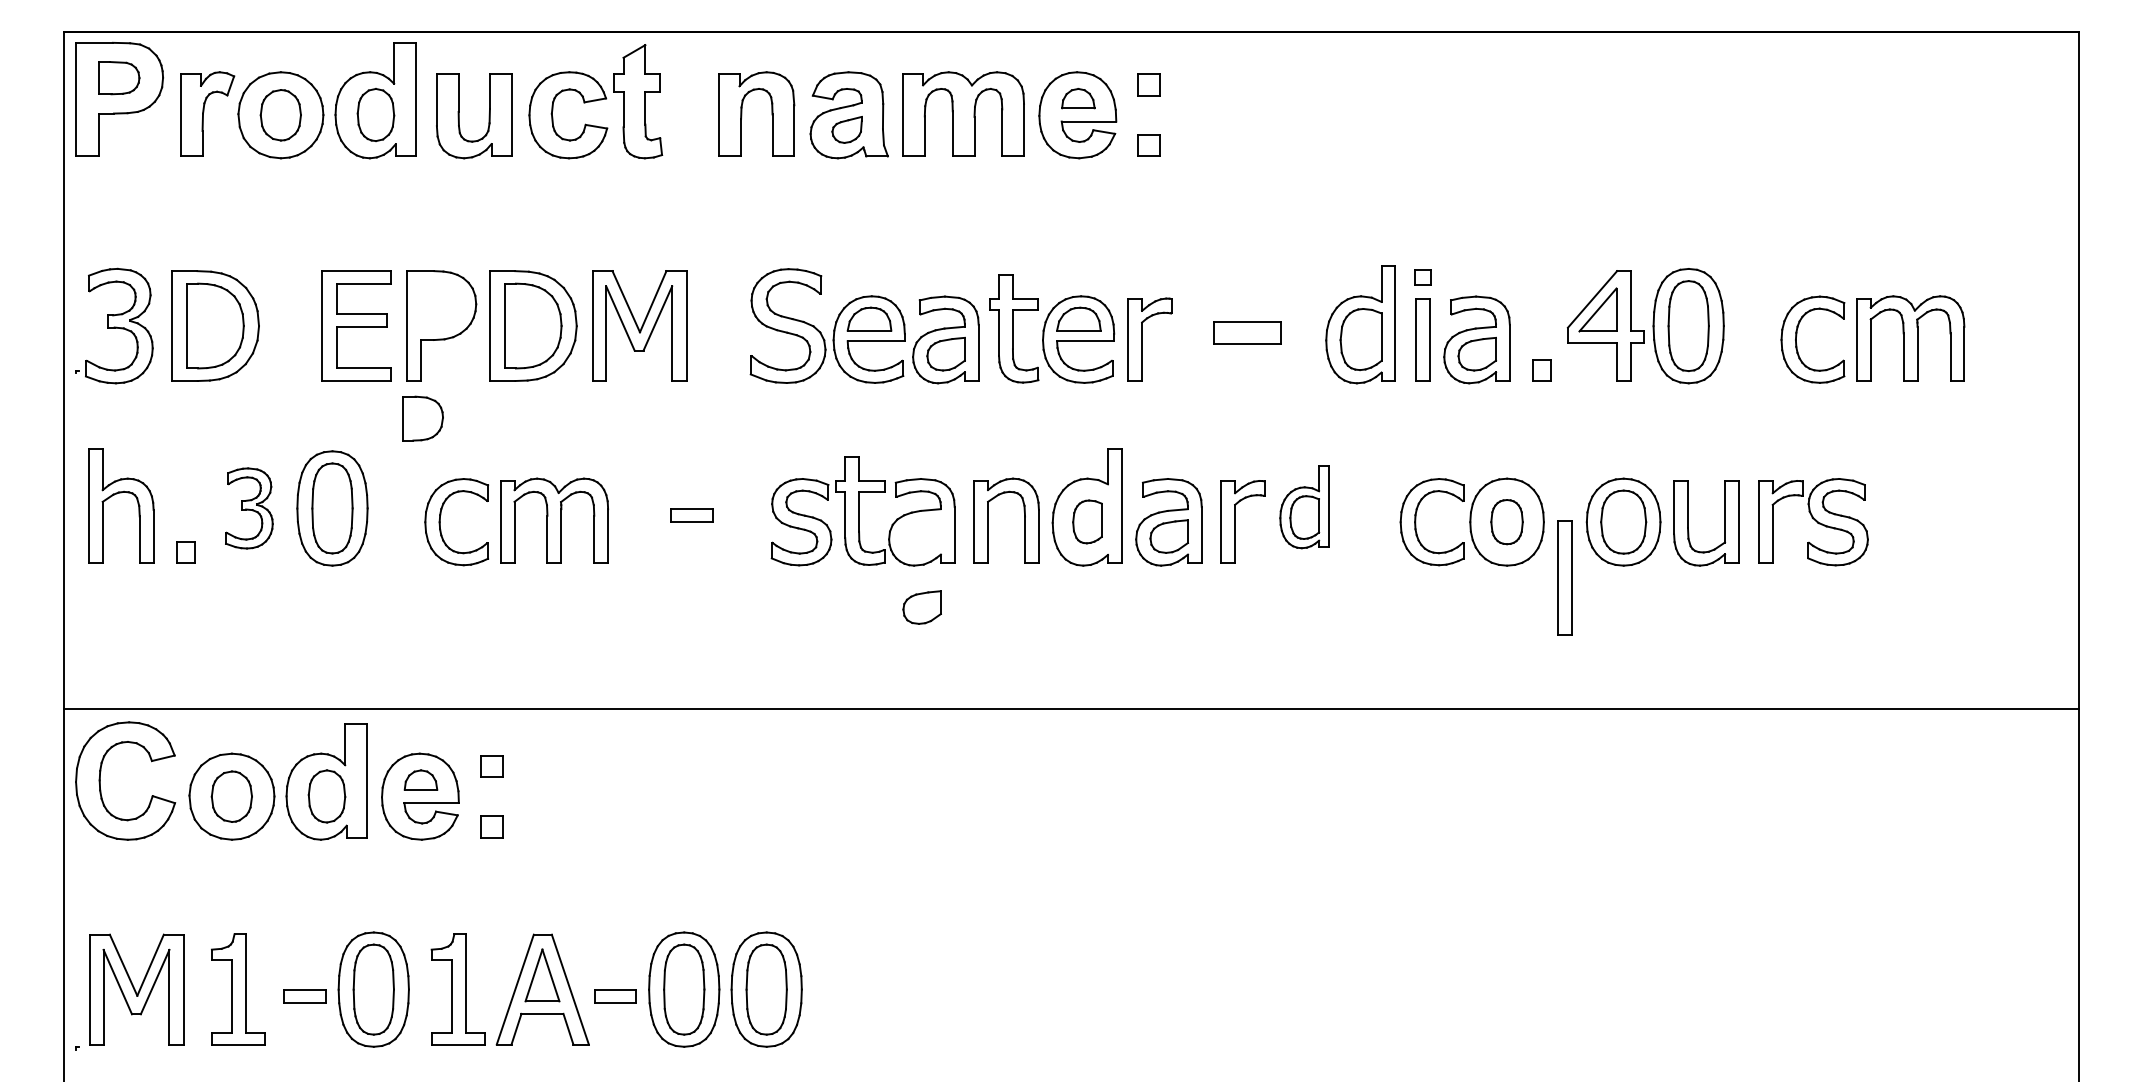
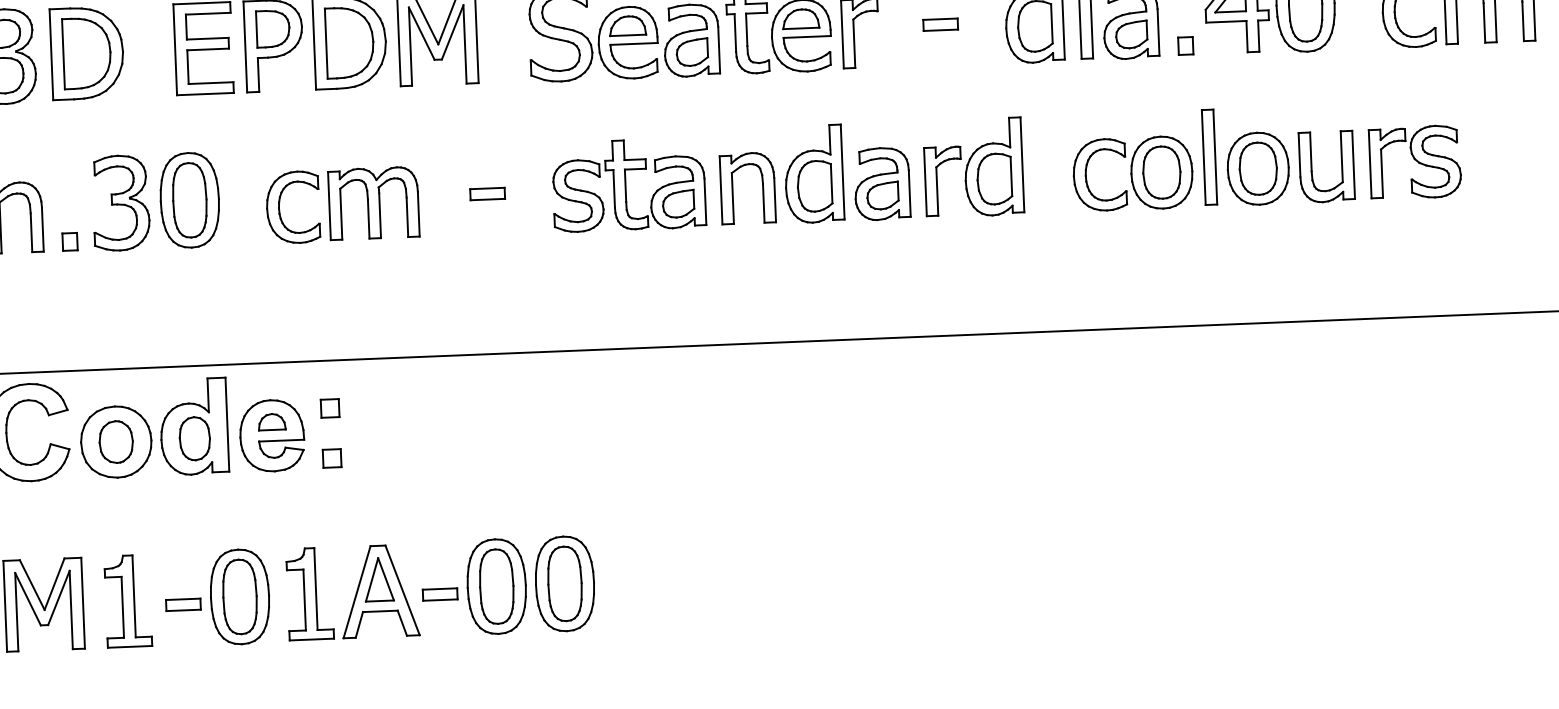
part: (1246, 332) -> (940, 24), size x0.62
part: (422, 418) -> (272, 28), moved
part: (1304, 507) -> (993, 167), size x1.43
part: (249, 508) -> (121, 203), size x1.43
part: (1087, 521) -> (814, 186), size x1.43
part: (1506, 521) -> (1161, 172), size x1.43
part: (1564, 577) -> (1208, 156), moved
part: (921, 607) -> (677, 203), moved

